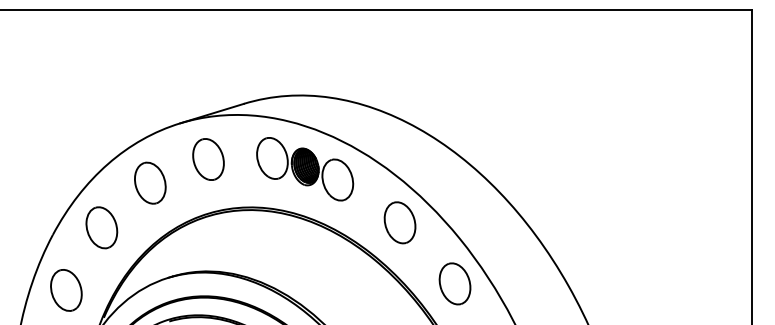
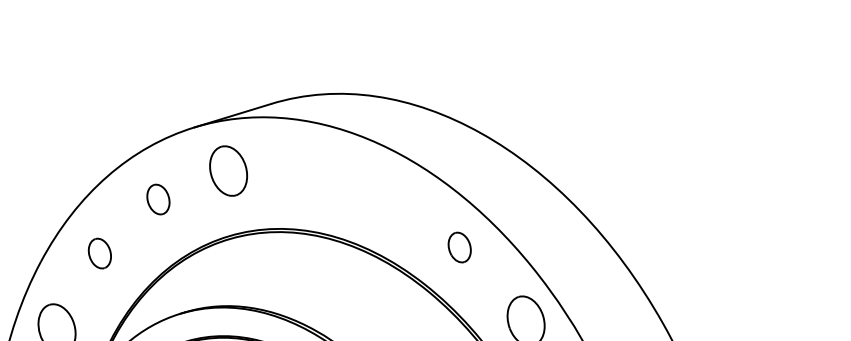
part: (305, 169) -> (345, 183), removed
part: (150, 182) -> (158, 198), size x0.6
part: (399, 222) -> (459, 247), size x0.6
part: (101, 227) -> (99, 253), size x0.6

